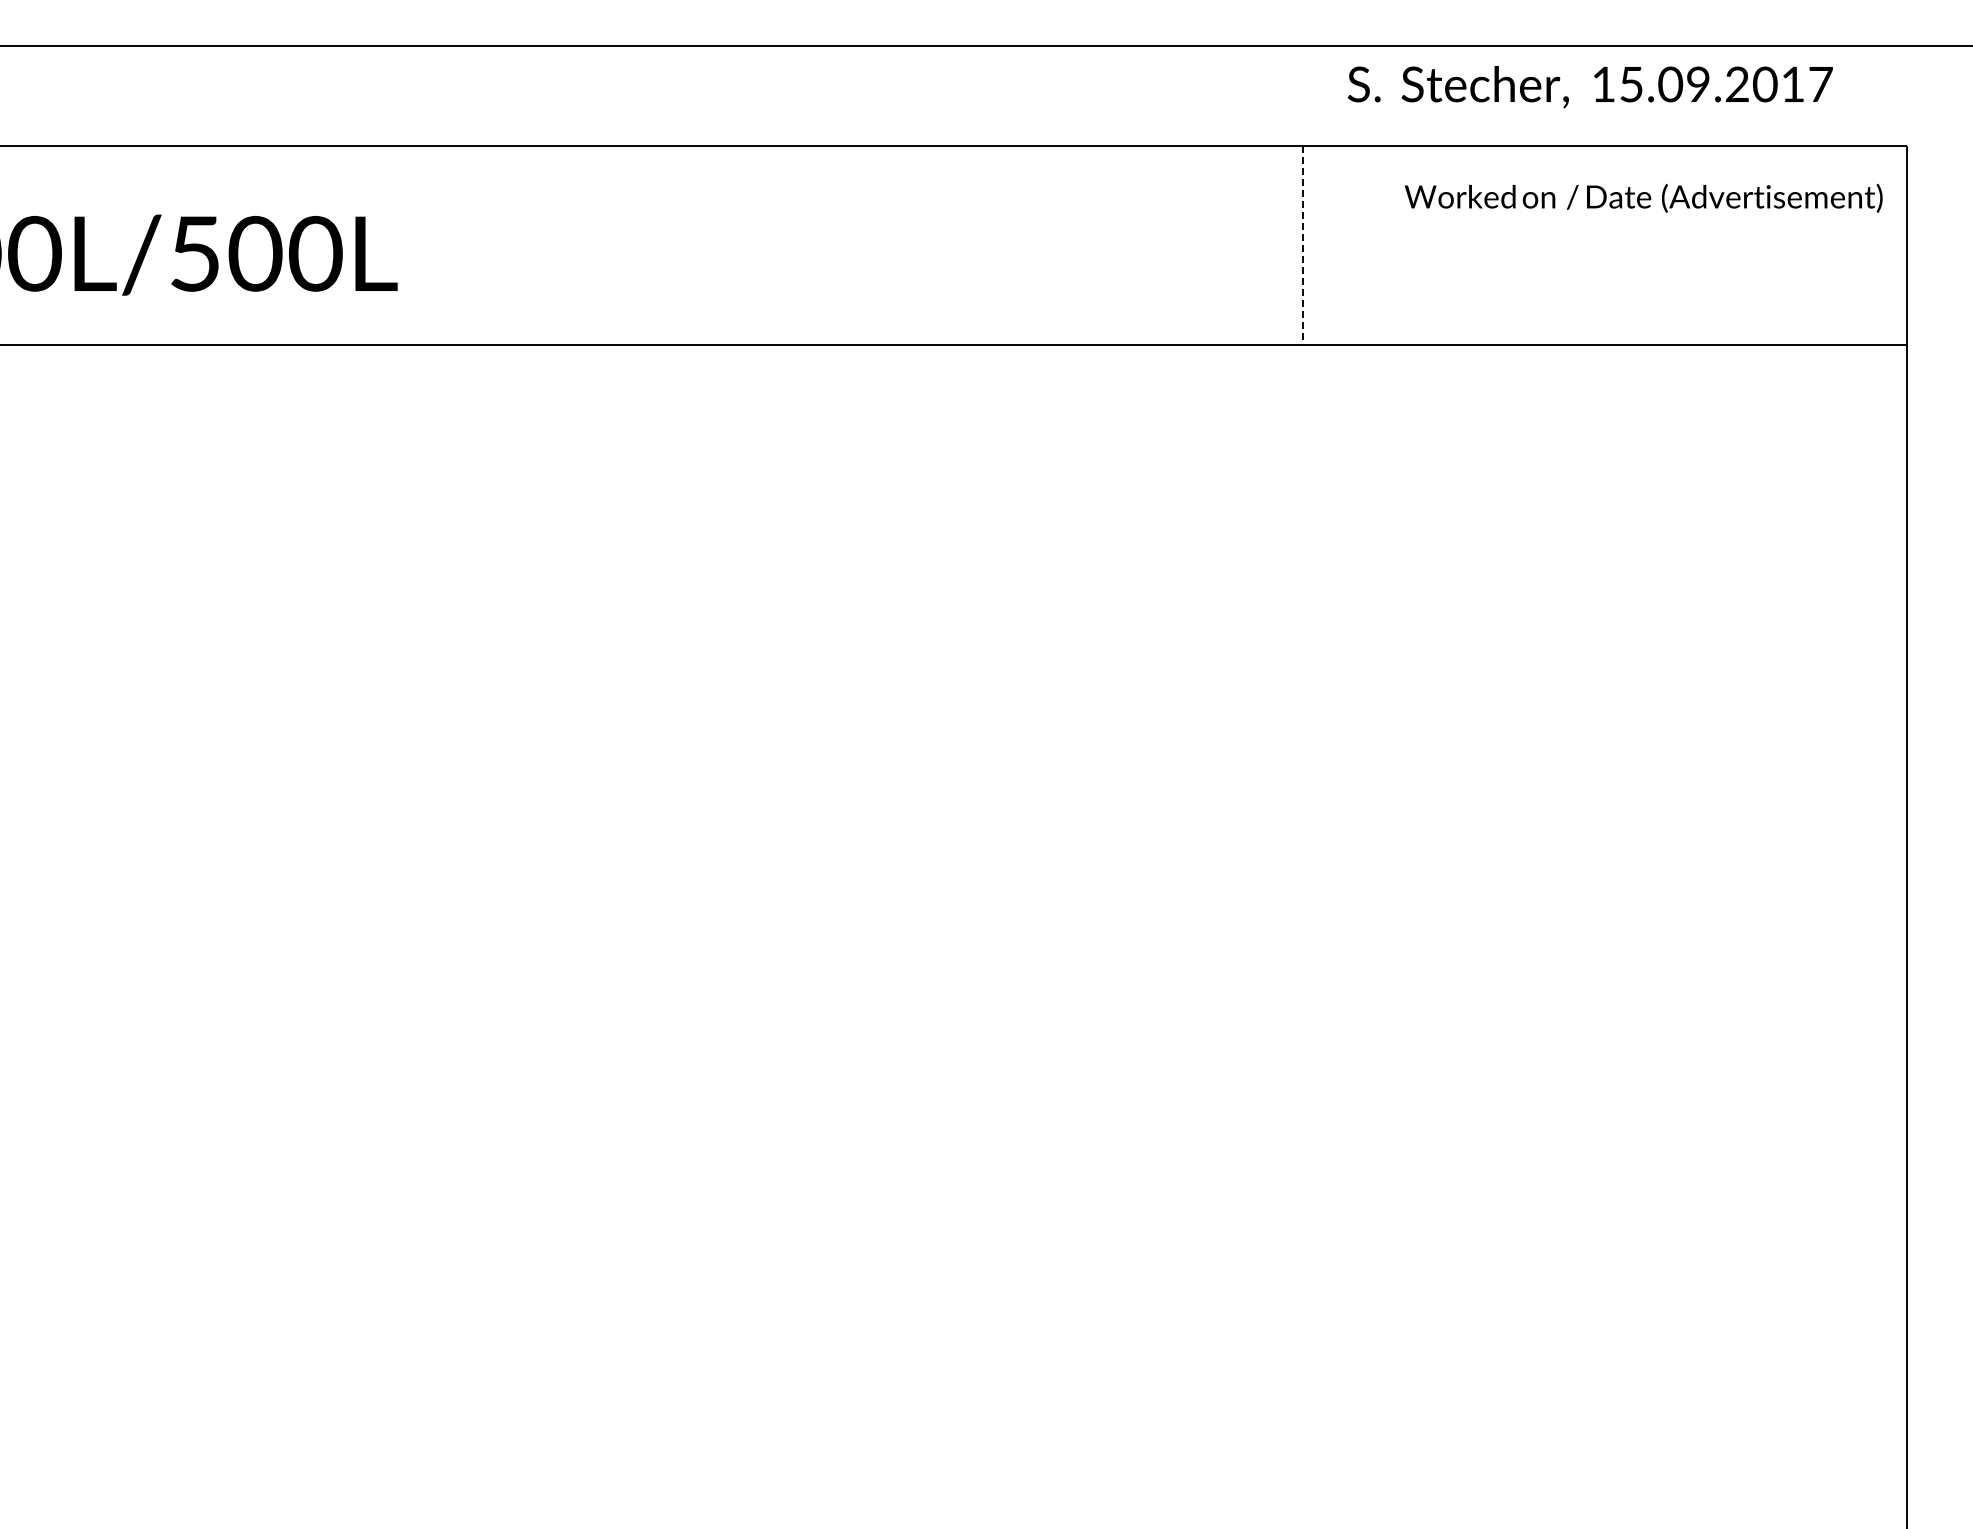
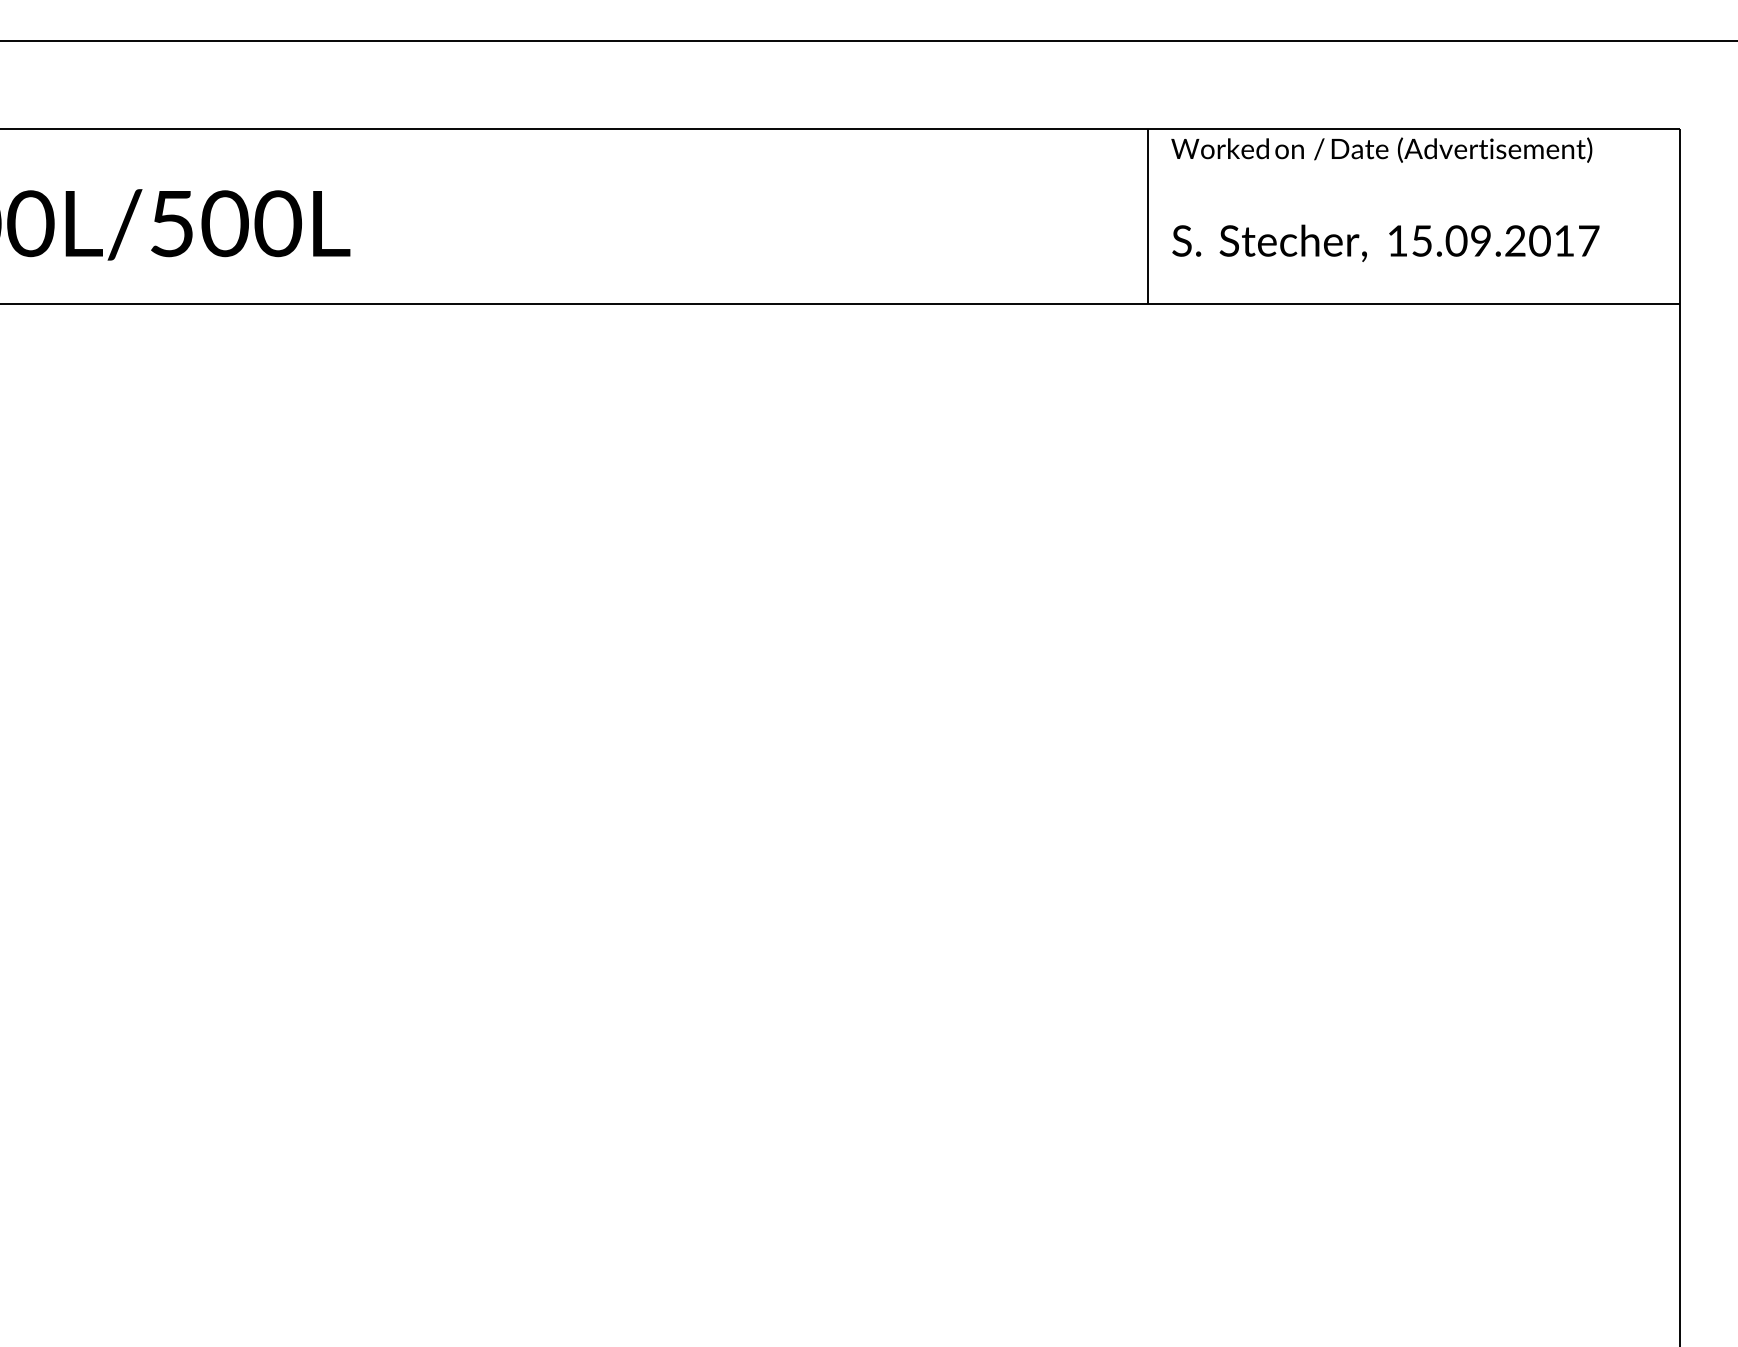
text: (1589, 87) -> (1385, 243), moved
text: (1643, 197) -> (1381, 149), moved
line: (1302, 246) -> (1147, 217), dashed -> solid

